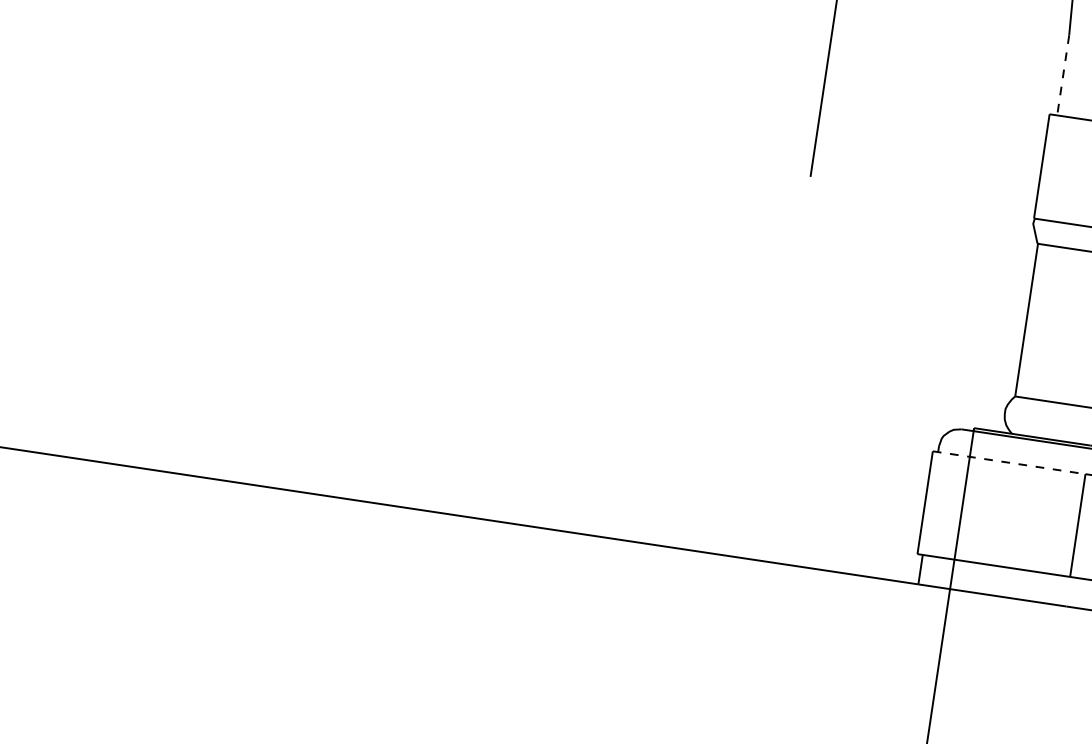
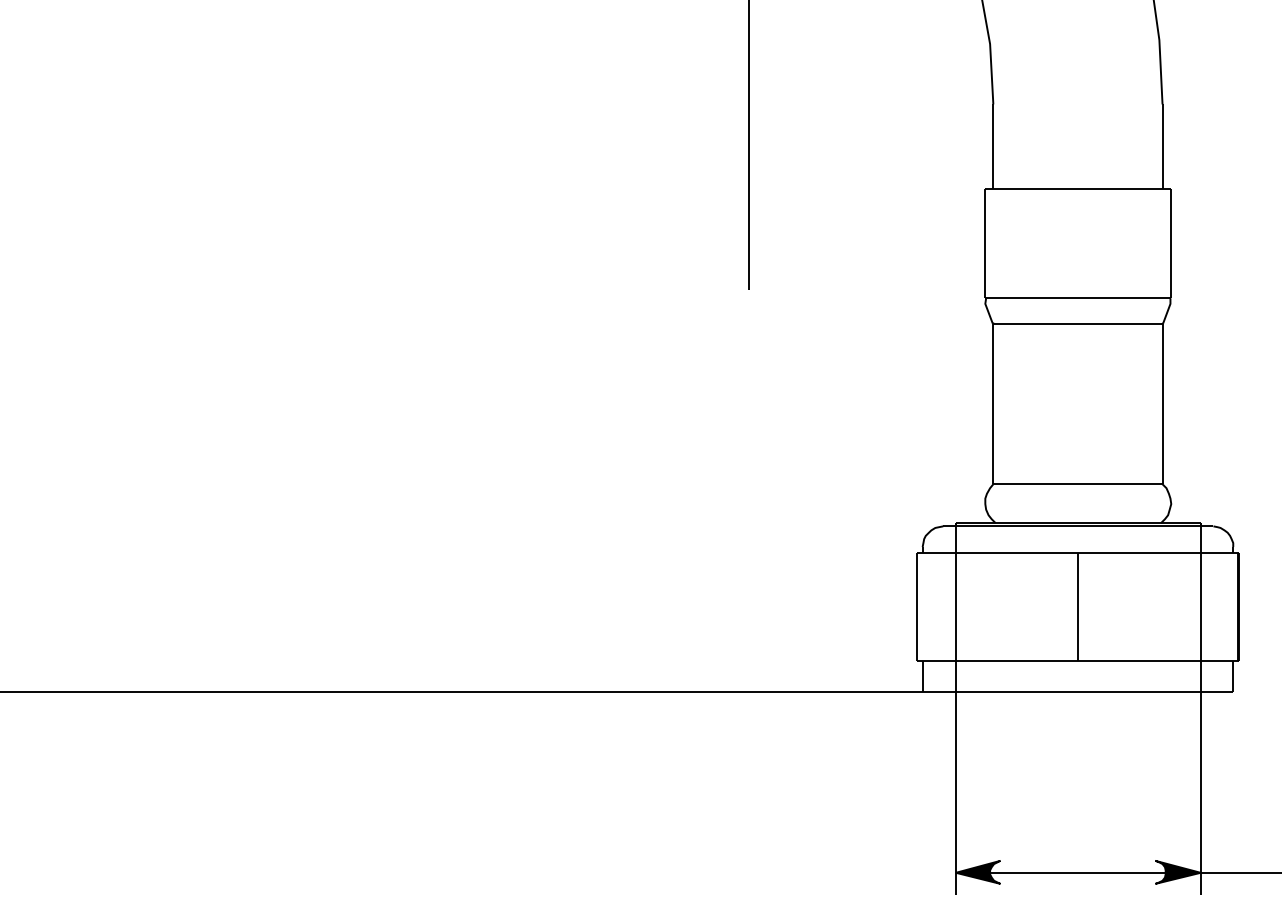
line: (1063, 76) -> (993, 147), dashed -> solid
line: (1009, 462) -> (997, 553), dashed -> solid

